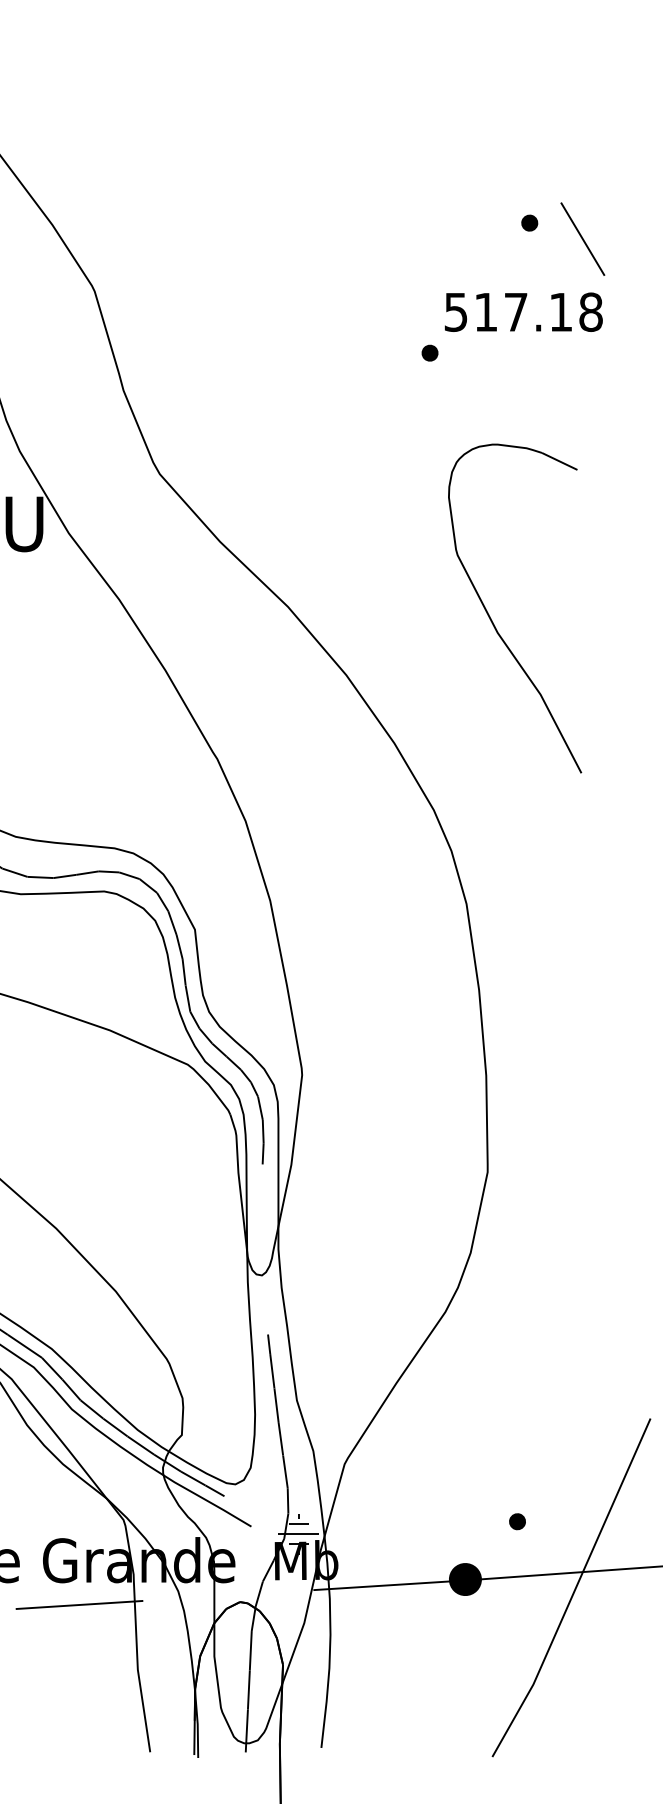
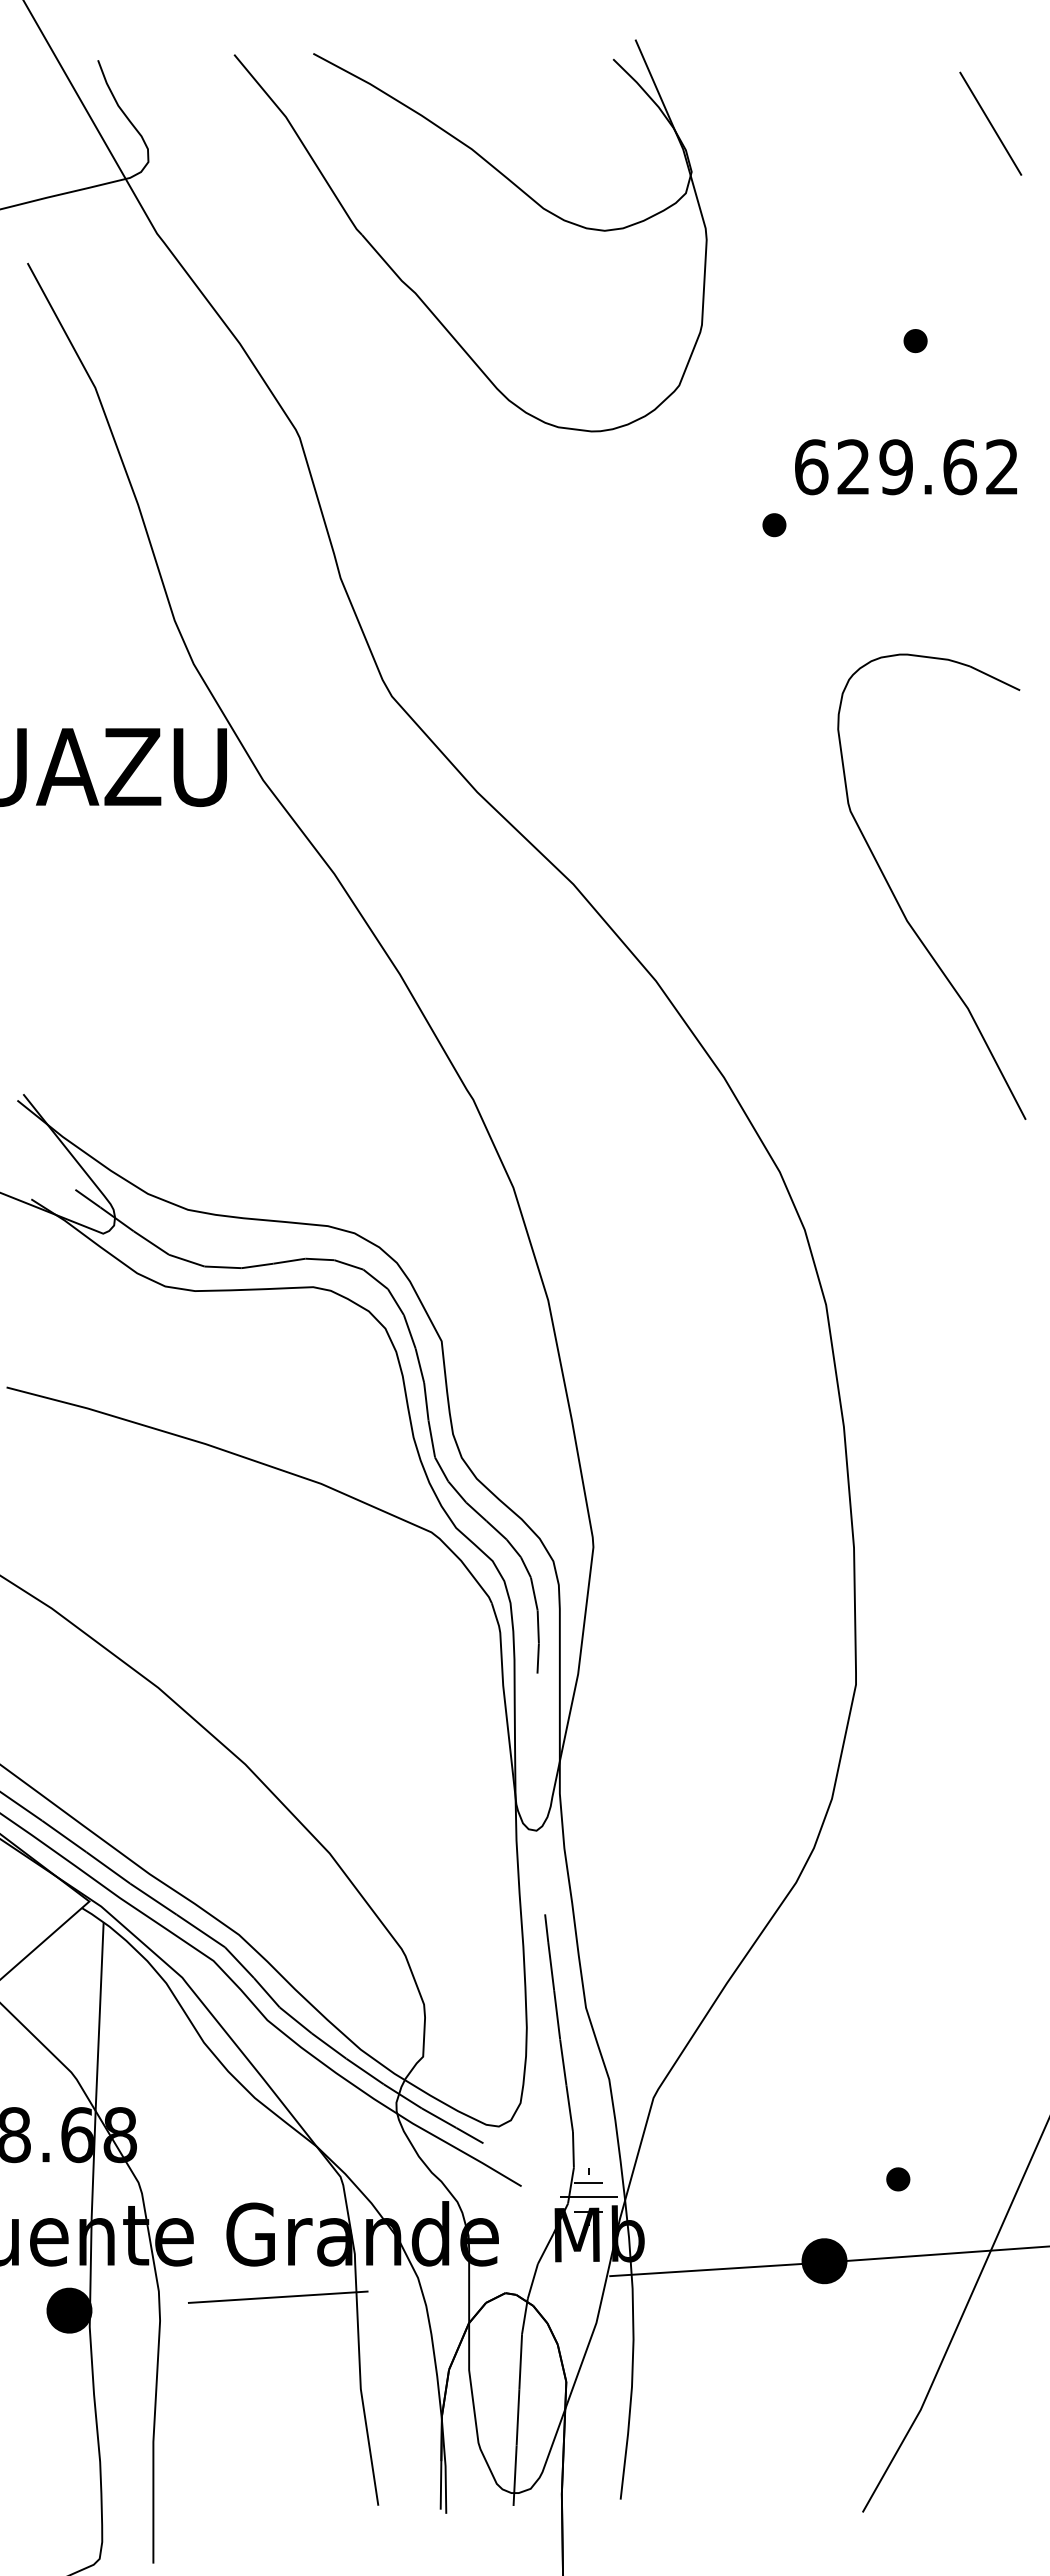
part: (244, 111) -> (511, 183), added
line: (582, 238) -> (990, 123), moved
text: (524, 312) -> (907, 467), 517.18 -> 629.62
part: (492, 620) -> (899, 903), moved

